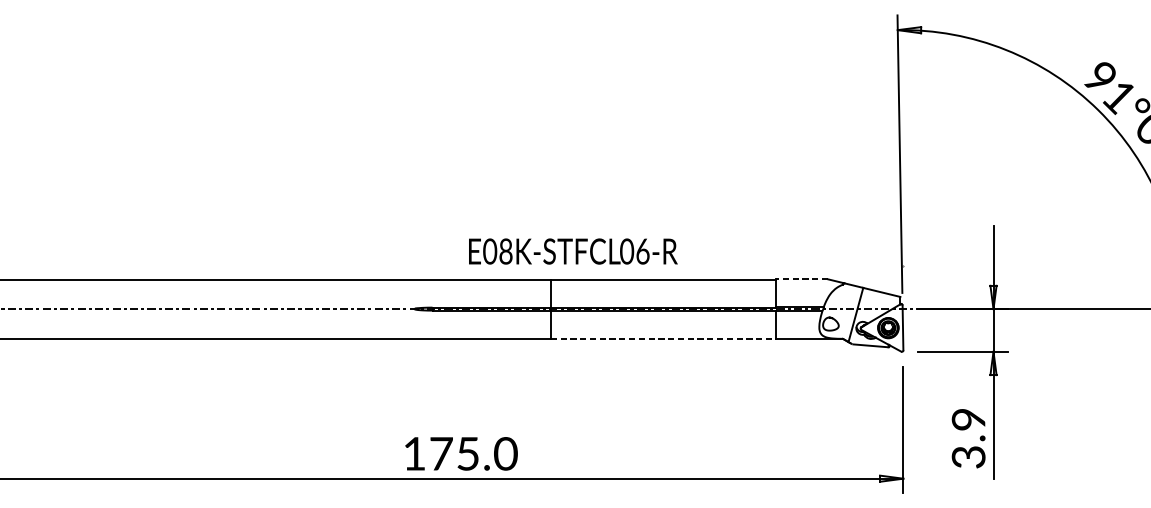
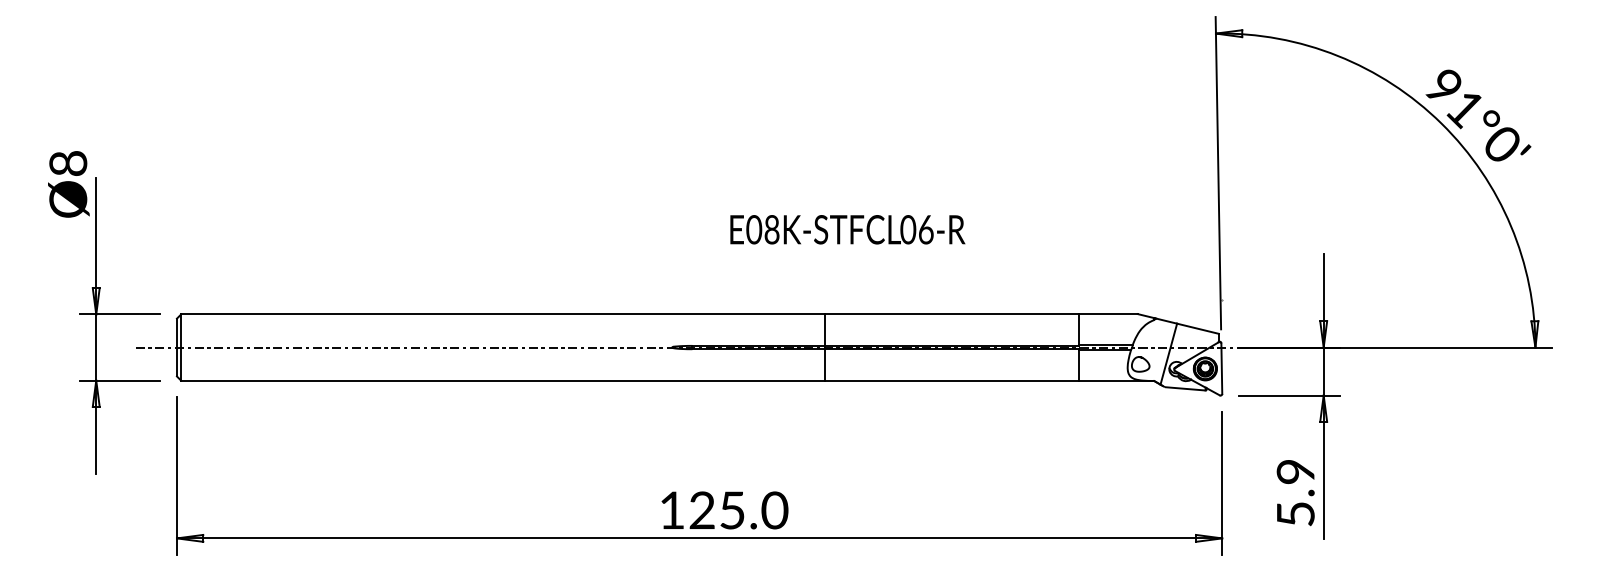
text: (573, 251) -> (847, 229), moved
line: (802, 279) -> (1108, 314), dashed -> solid
line: (663, 338) -> (952, 380), dashed -> solid
text: (441, 453) -> (702, 509), 175.0 -> 125.0
text: (968, 457) -> (1295, 514), 3.9 -> 5.9

